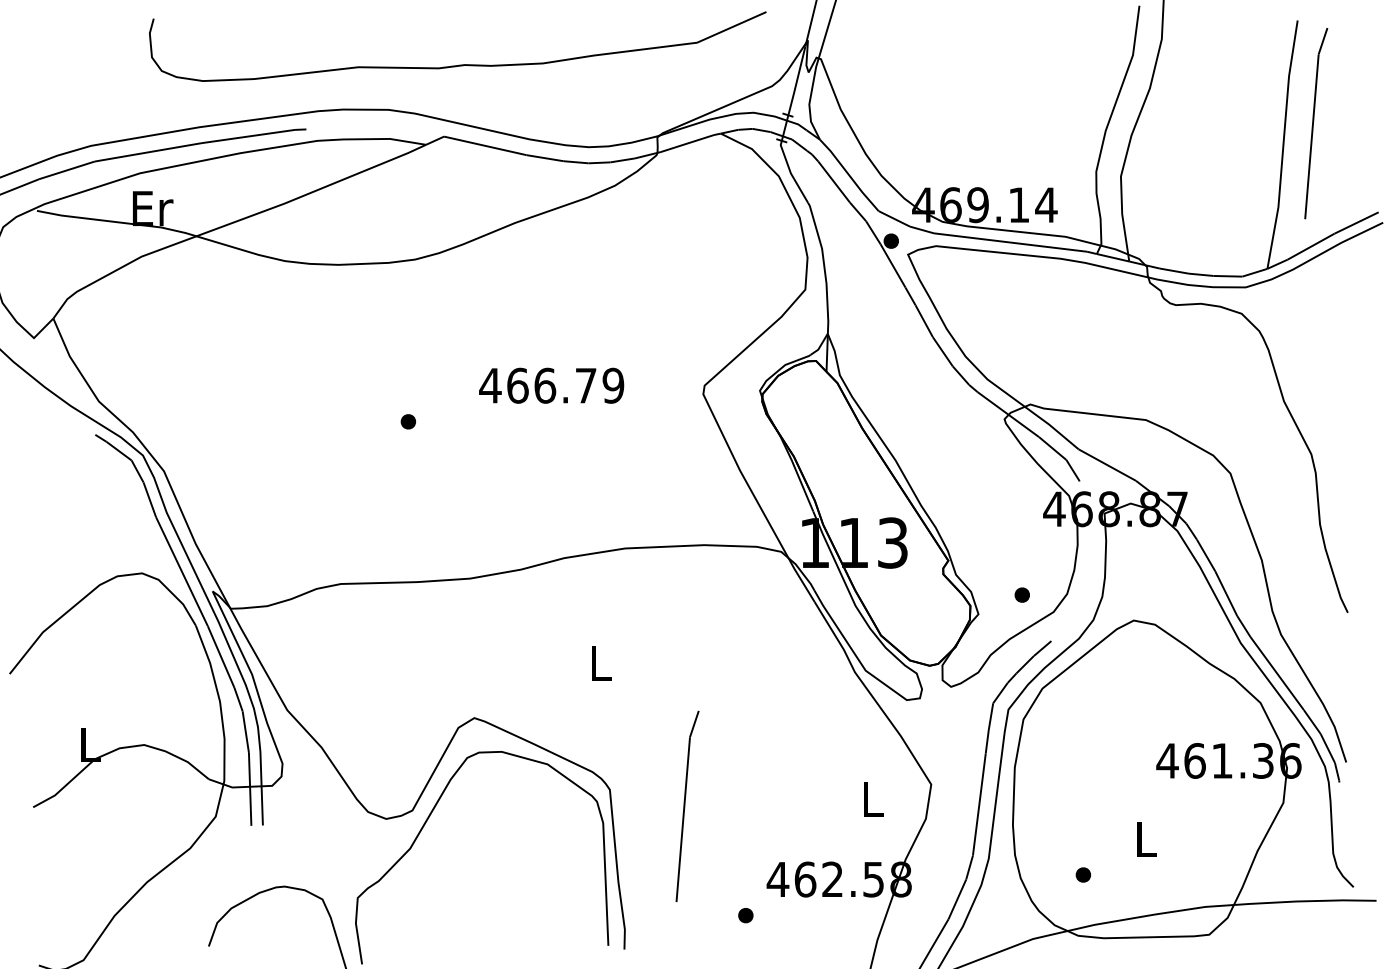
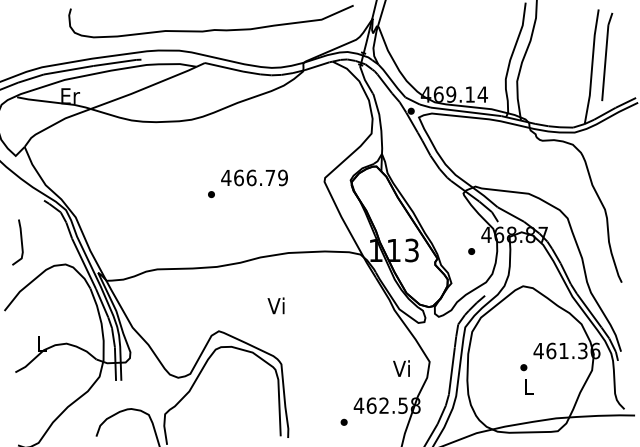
part: (408, 421) -> (211, 194), moved
line: (44, 523) -> (20, 241), added
part: (1021, 595) -> (471, 251), moved
text: (597, 662) -> (275, 305), L -> Vi
text: (870, 798) -> (401, 368), L -> Vi
line: (685, 805) -> (316, 371), removed
part: (1082, 874) -> (523, 367), moved

